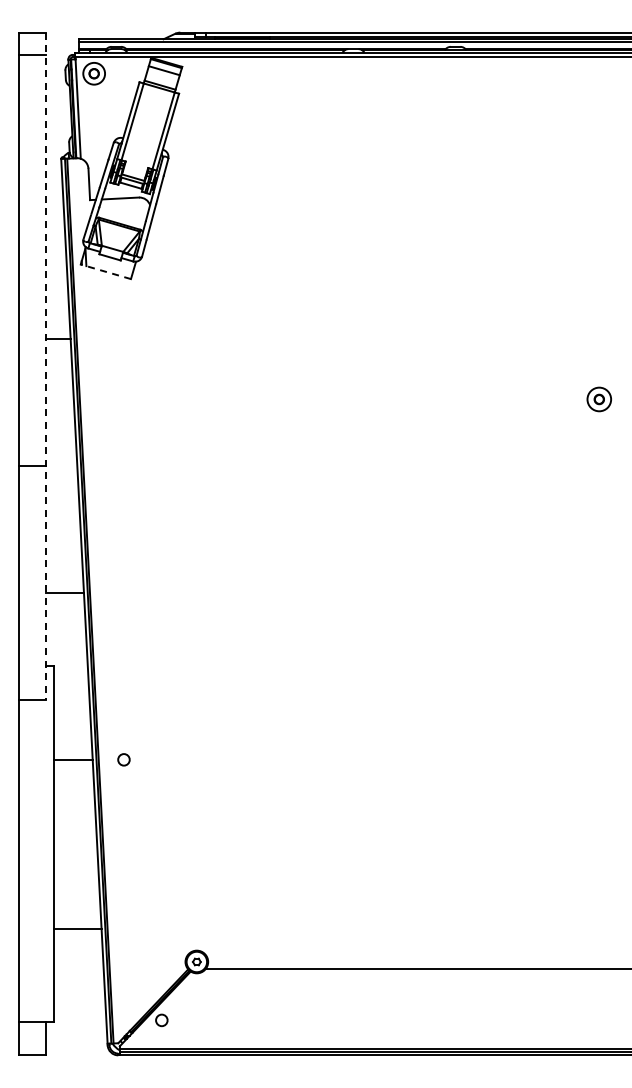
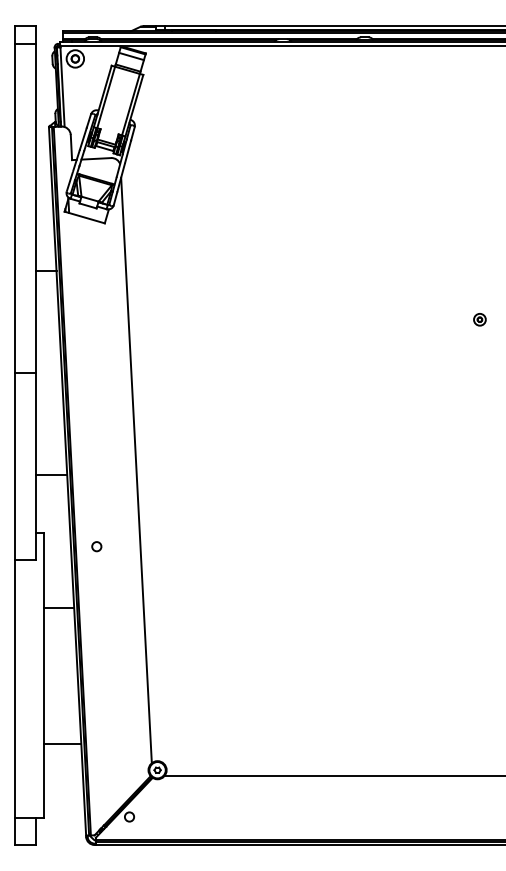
line: (105, 271) -> (84, 217), dashed -> solid
line: (45, 366) -> (36, 293), dashed -> solid
part: (599, 399) -> (480, 319), size x0.62
line: (170, 587) -> (136, 470), added
circle: (123, 759) -> (96, 546), moved

